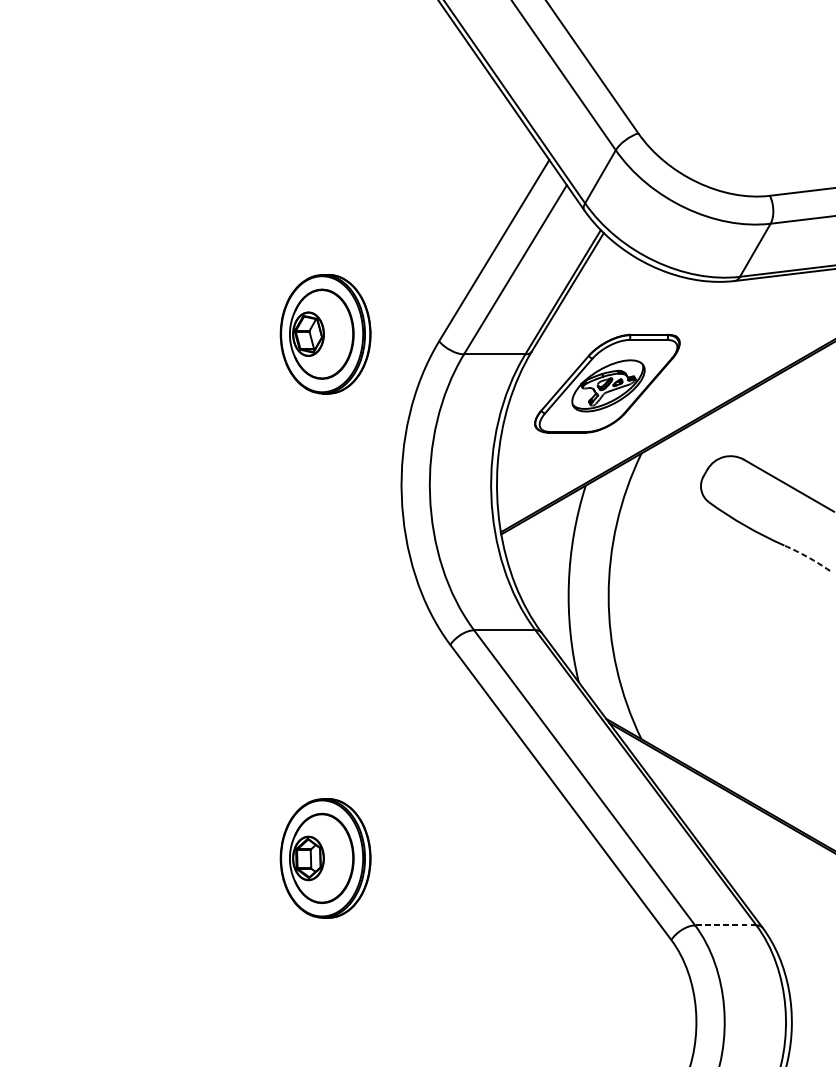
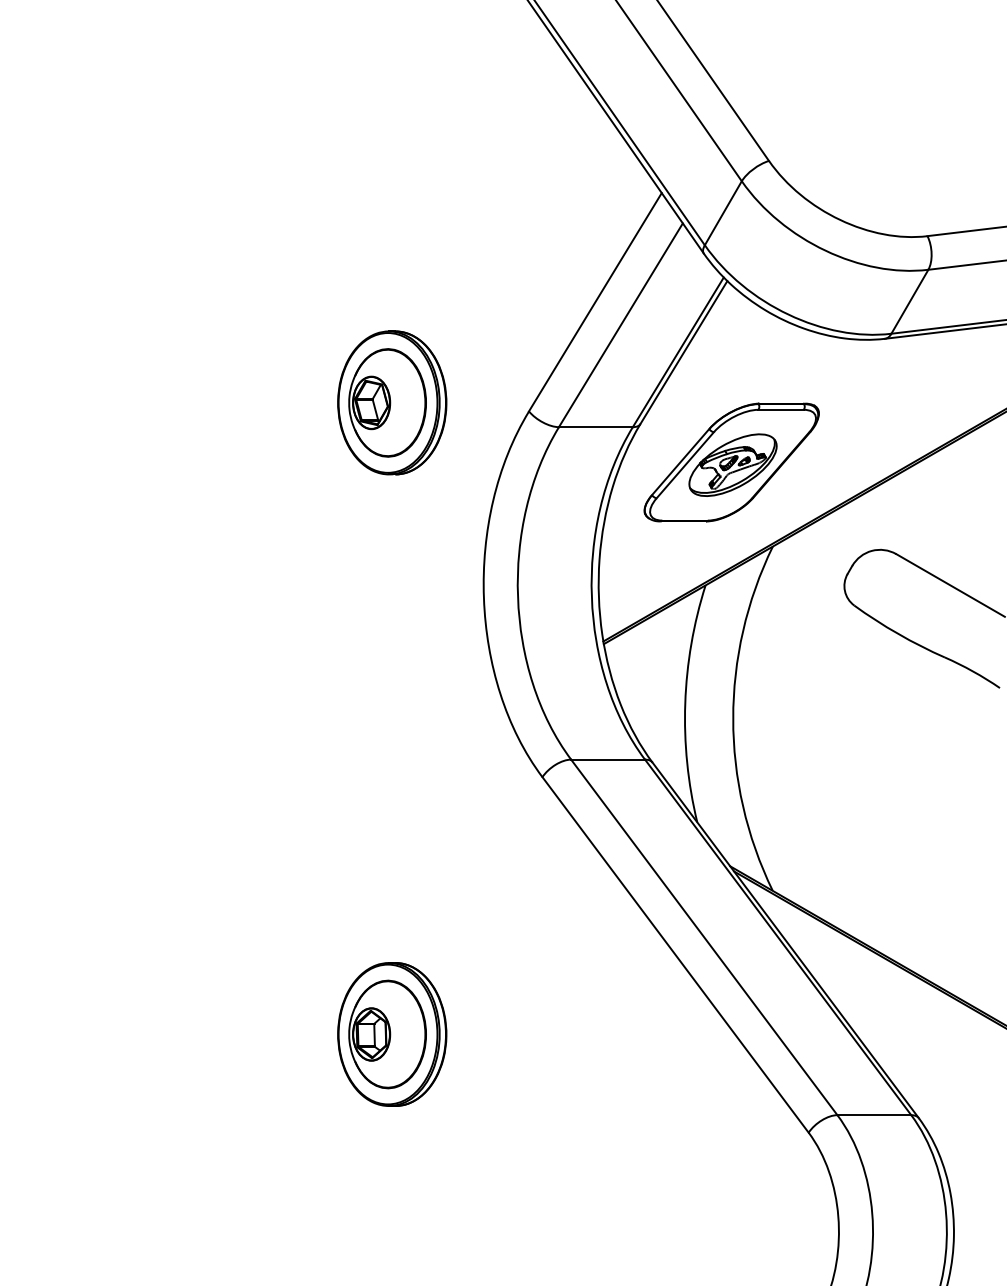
arc: (808, 557) -> (973, 671), dashed -> solid
line: (725, 925) -> (874, 1115), dashed -> solid

